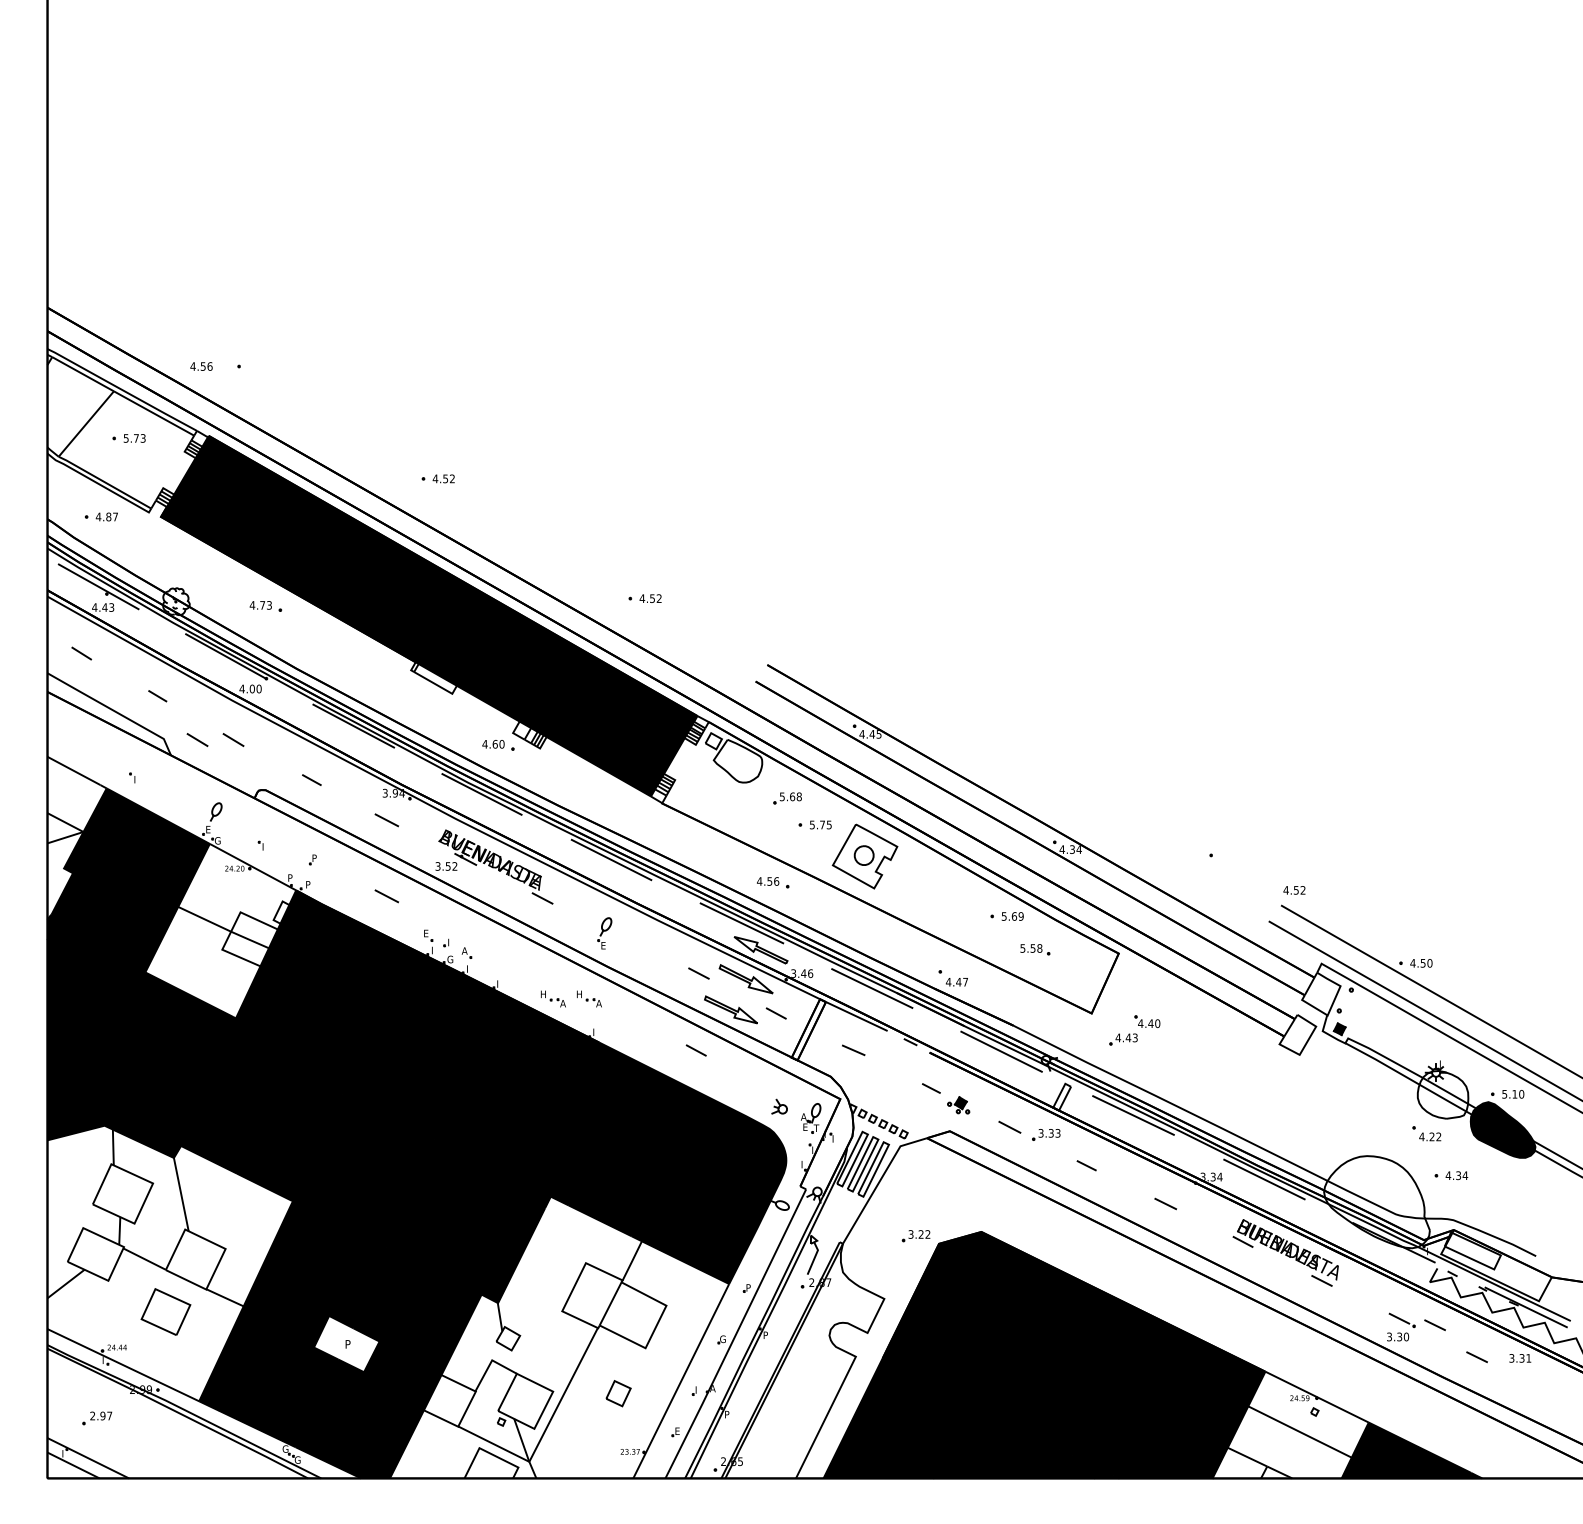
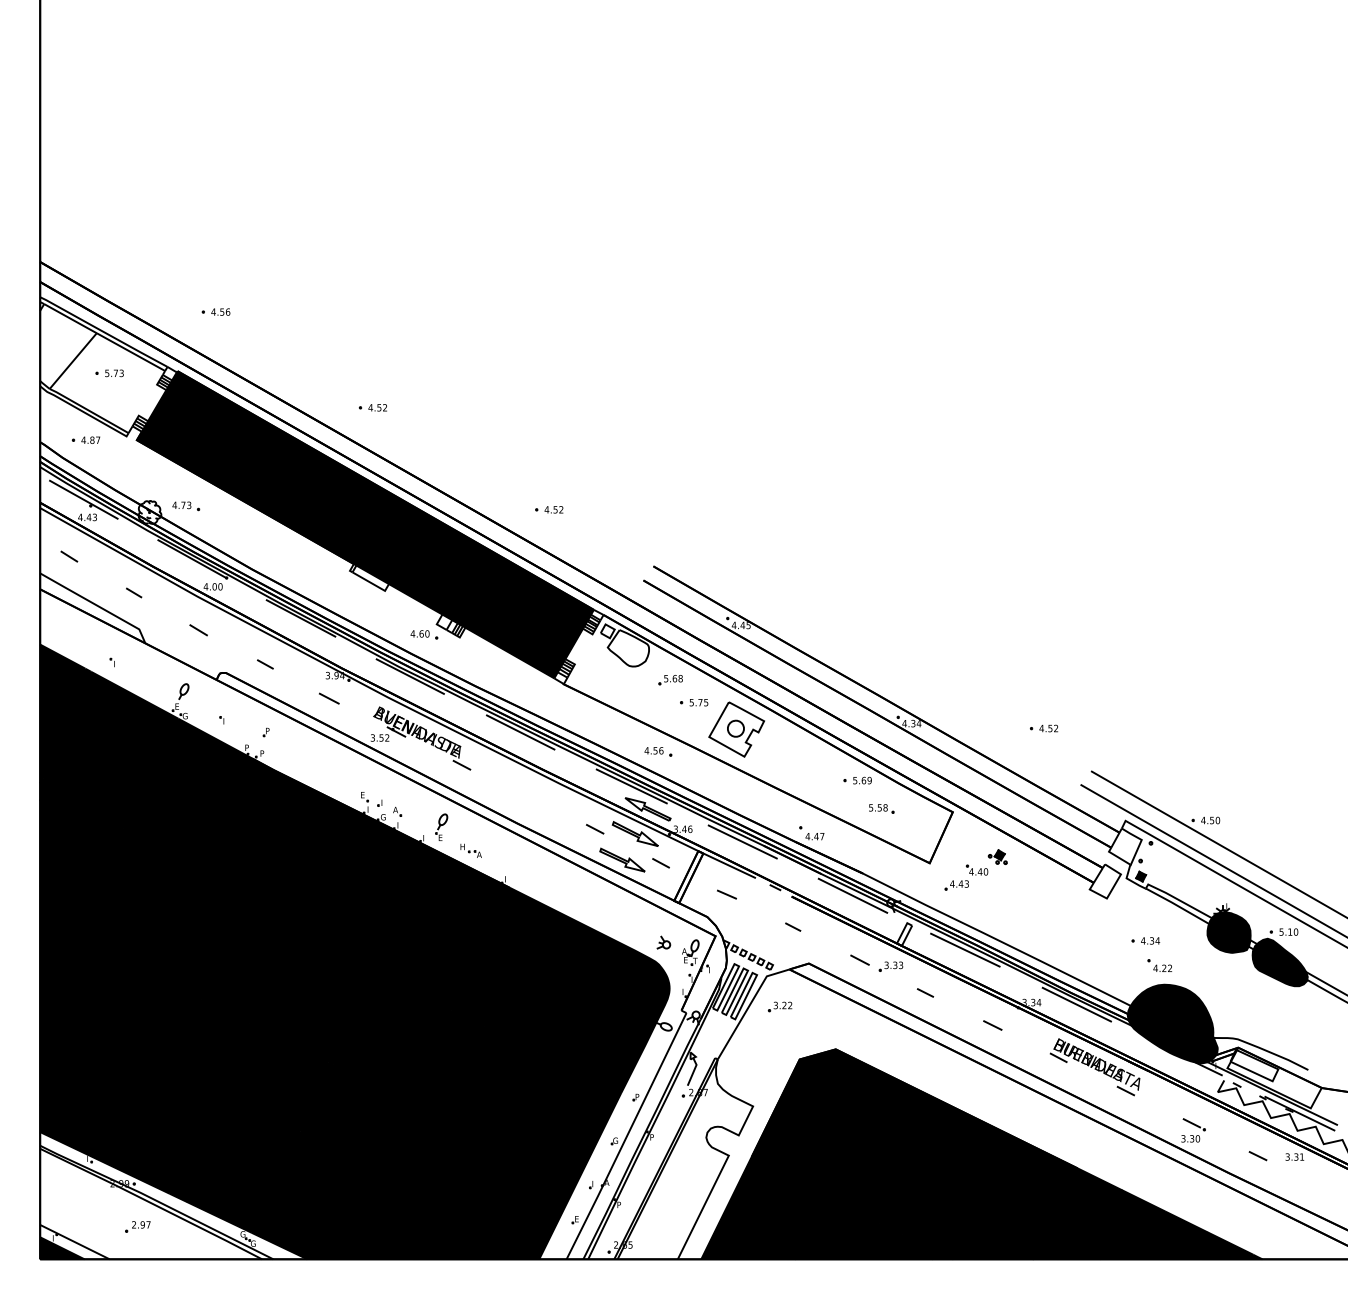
text: (201, 366) -> (220, 312), moved
part: (265, 606) -> (185, 506), moved
line: (197, 739) -> (167, 629), removed
fill: (76, 837) -> (64, 713), added
text: (1294, 890) -> (1048, 728), moved
line: (386, 896) -> (328, 763), removed
fill: (220, 930) -> (187, 792), added
part: (604, 933) -> (441, 827), moved
part: (589, 998) -> (501, 850), removed
line: (695, 1050) -> (592, 894), removed
fill: (1442, 1094) -> (1228, 932), added
part: (958, 1105) -> (997, 857), moved
part: (1426, 1133) -> (1159, 965), moved
part: (1451, 1175) -> (1145, 940), moved
fill: (1376, 1202) -> (1172, 1024), added
part: (915, 1236) -> (779, 1007), moved
fill: (169, 1263) -> (144, 1076), added
line: (1434, 1325) -> (1221, 1129), removed
fill: (559, 1337) -> (476, 1139), added
fill: (346, 1343) -> (294, 1144), added
part: (97, 1418) -> (138, 1227), moved
fill: (1290, 1424) -> (1099, 1213), added
fill: (73, 1465) -> (62, 1248), added

